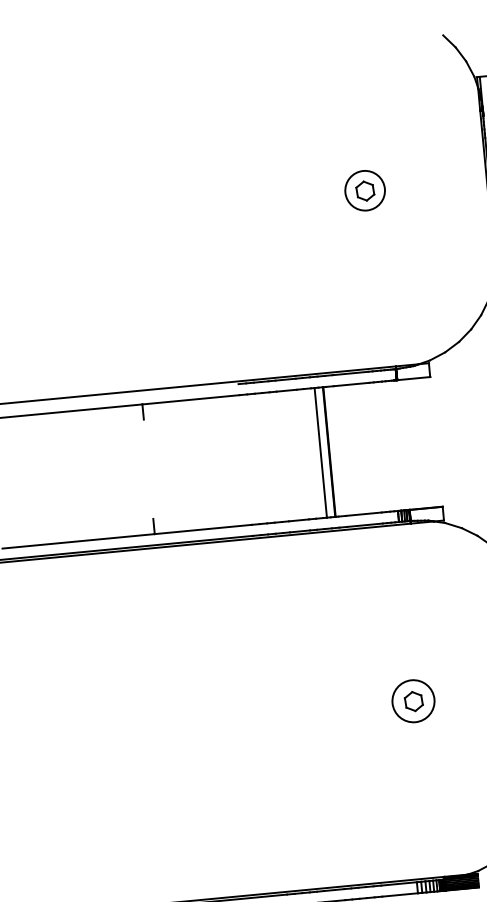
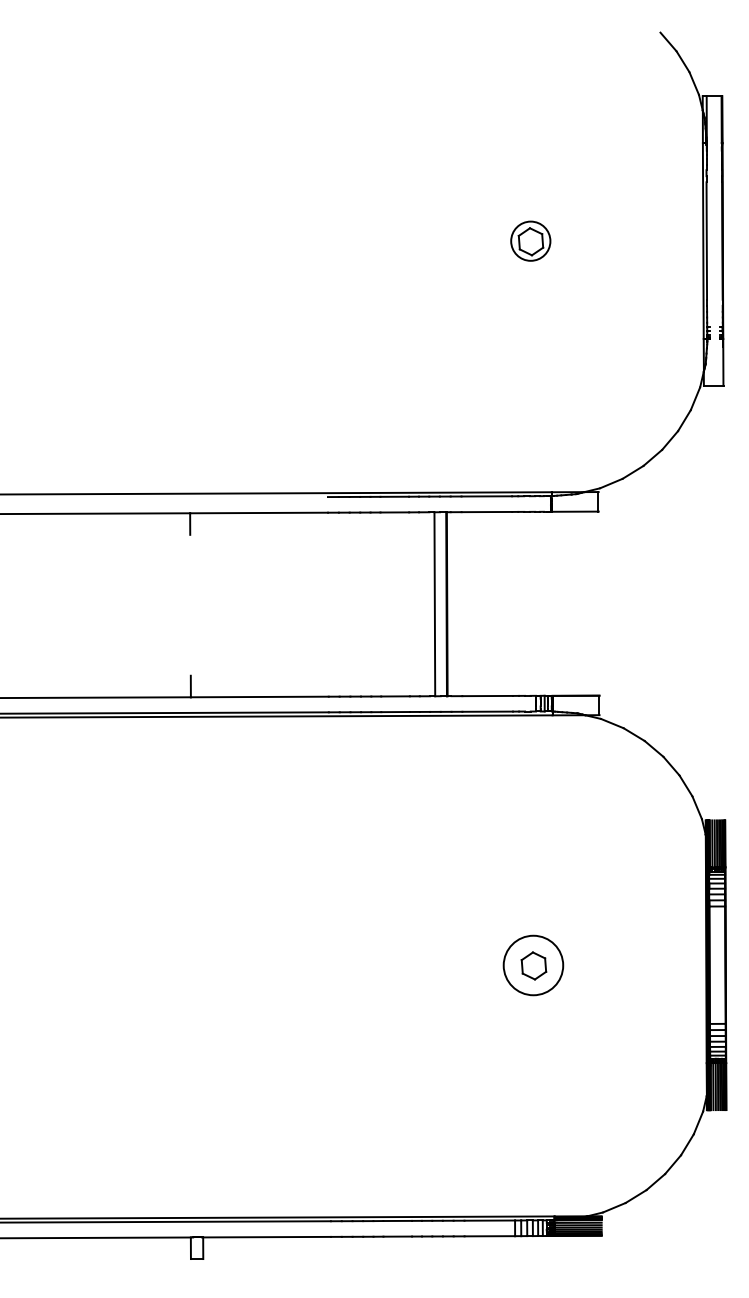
circle: (364, 190) -> (530, 241), size x0.7

